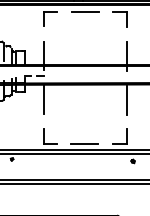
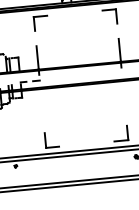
line: (84, 12) -> (74, 13), removed
line: (44, 99) -> (42, 103), removed
line: (126, 99) -> (124, 95), removed
line: (84, 143) -> (86, 143), removed

